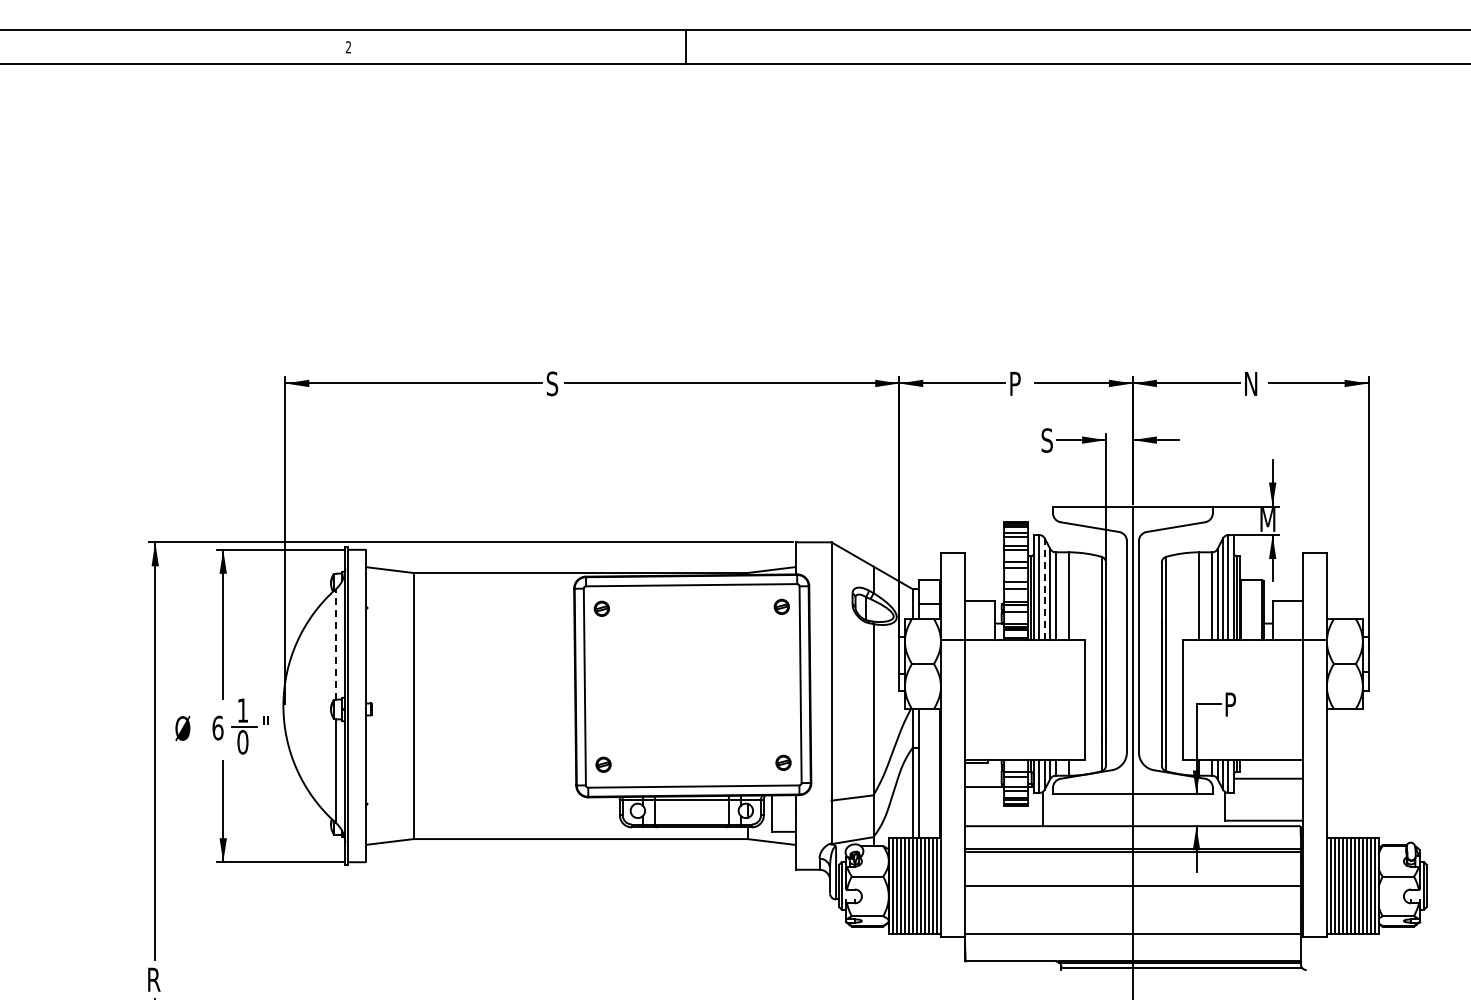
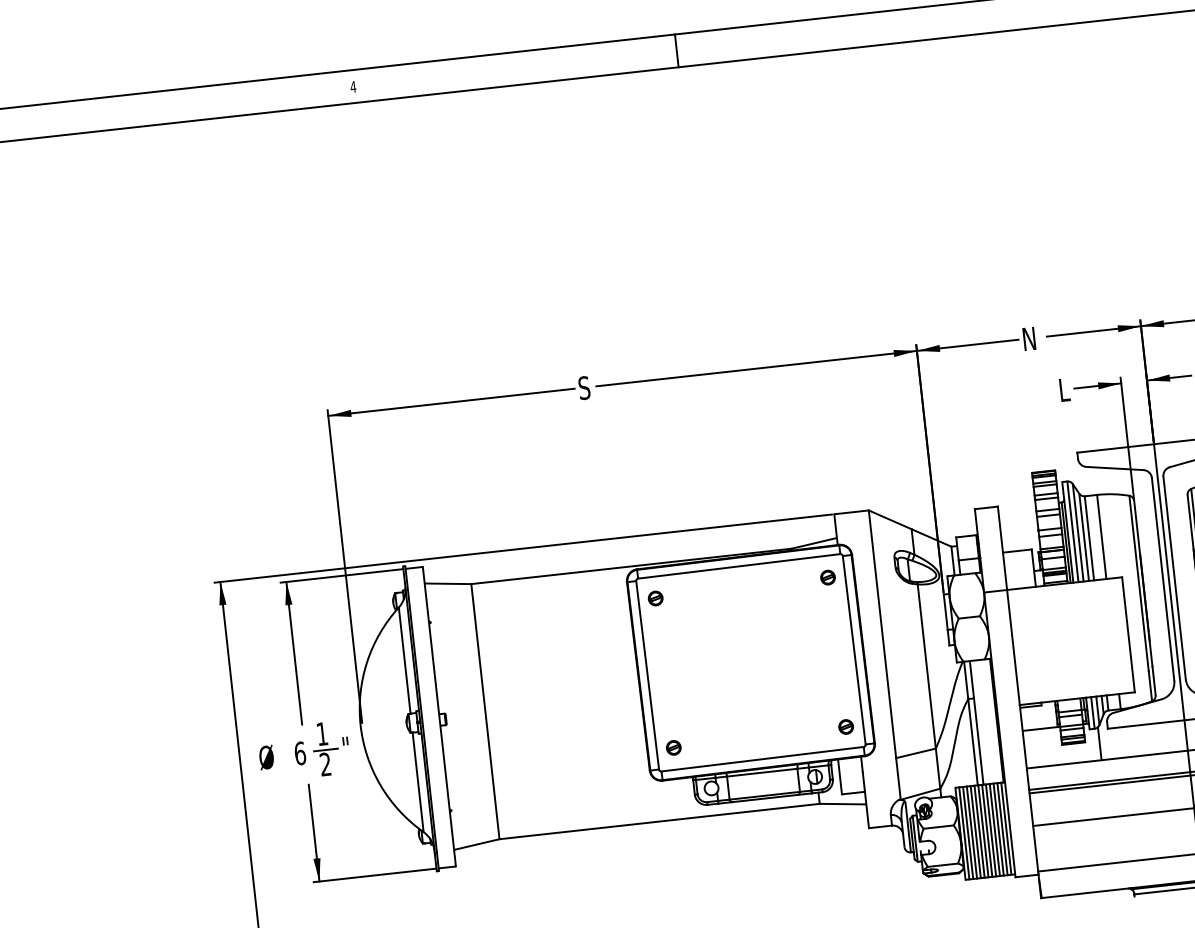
text: (348, 47) -> (353, 87), 2 -> 4
text: (1017, 383) -> (1030, 338), P -> N
text: (1046, 440) -> (1064, 390), S -> L
line: (1044, 589) -> (1077, 533), dashed -> solid
line: (336, 643) -> (404, 659), dashed -> solid
text: (242, 742) -> (325, 764), 0 -> 2

